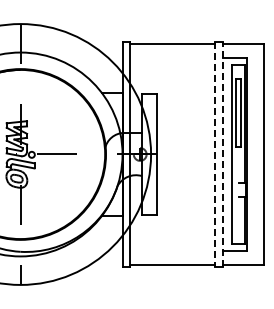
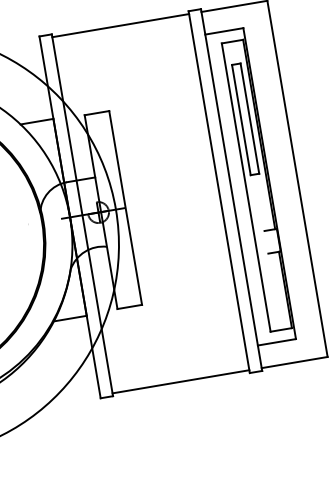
line: (215, 154) -> (219, 192), dashed -> solid
line: (222, 154) -> (230, 190), dashed -> solid

